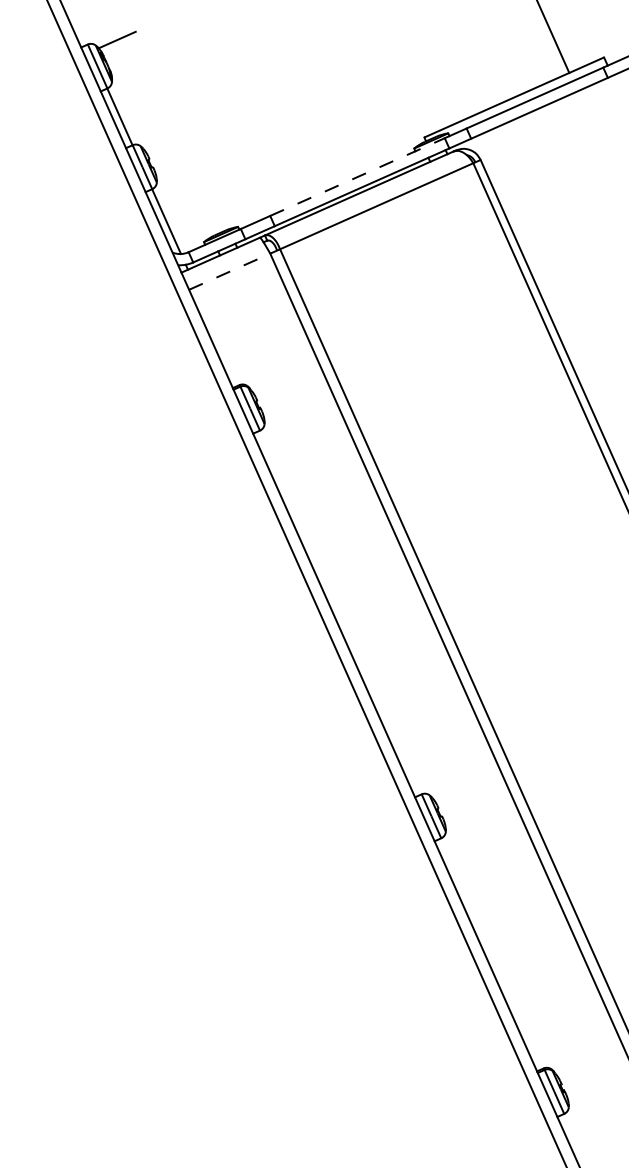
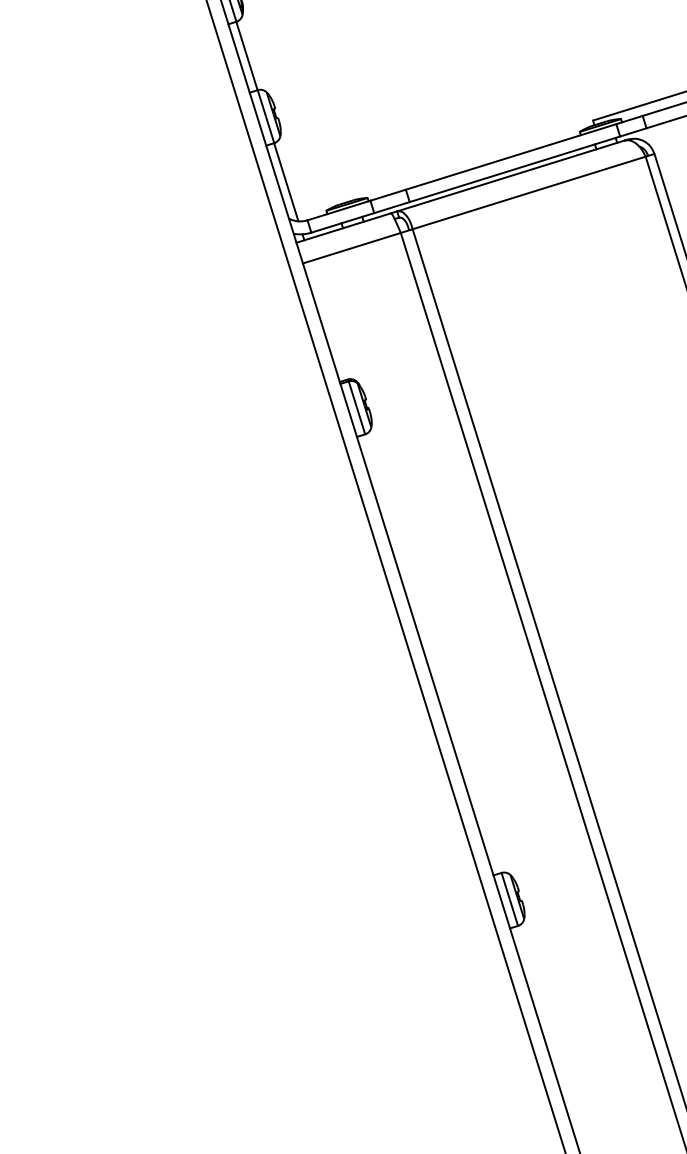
line: (357, 177) -> (511, 157), dashed -> solid
line: (230, 271) -> (352, 248), dashed -> solid

